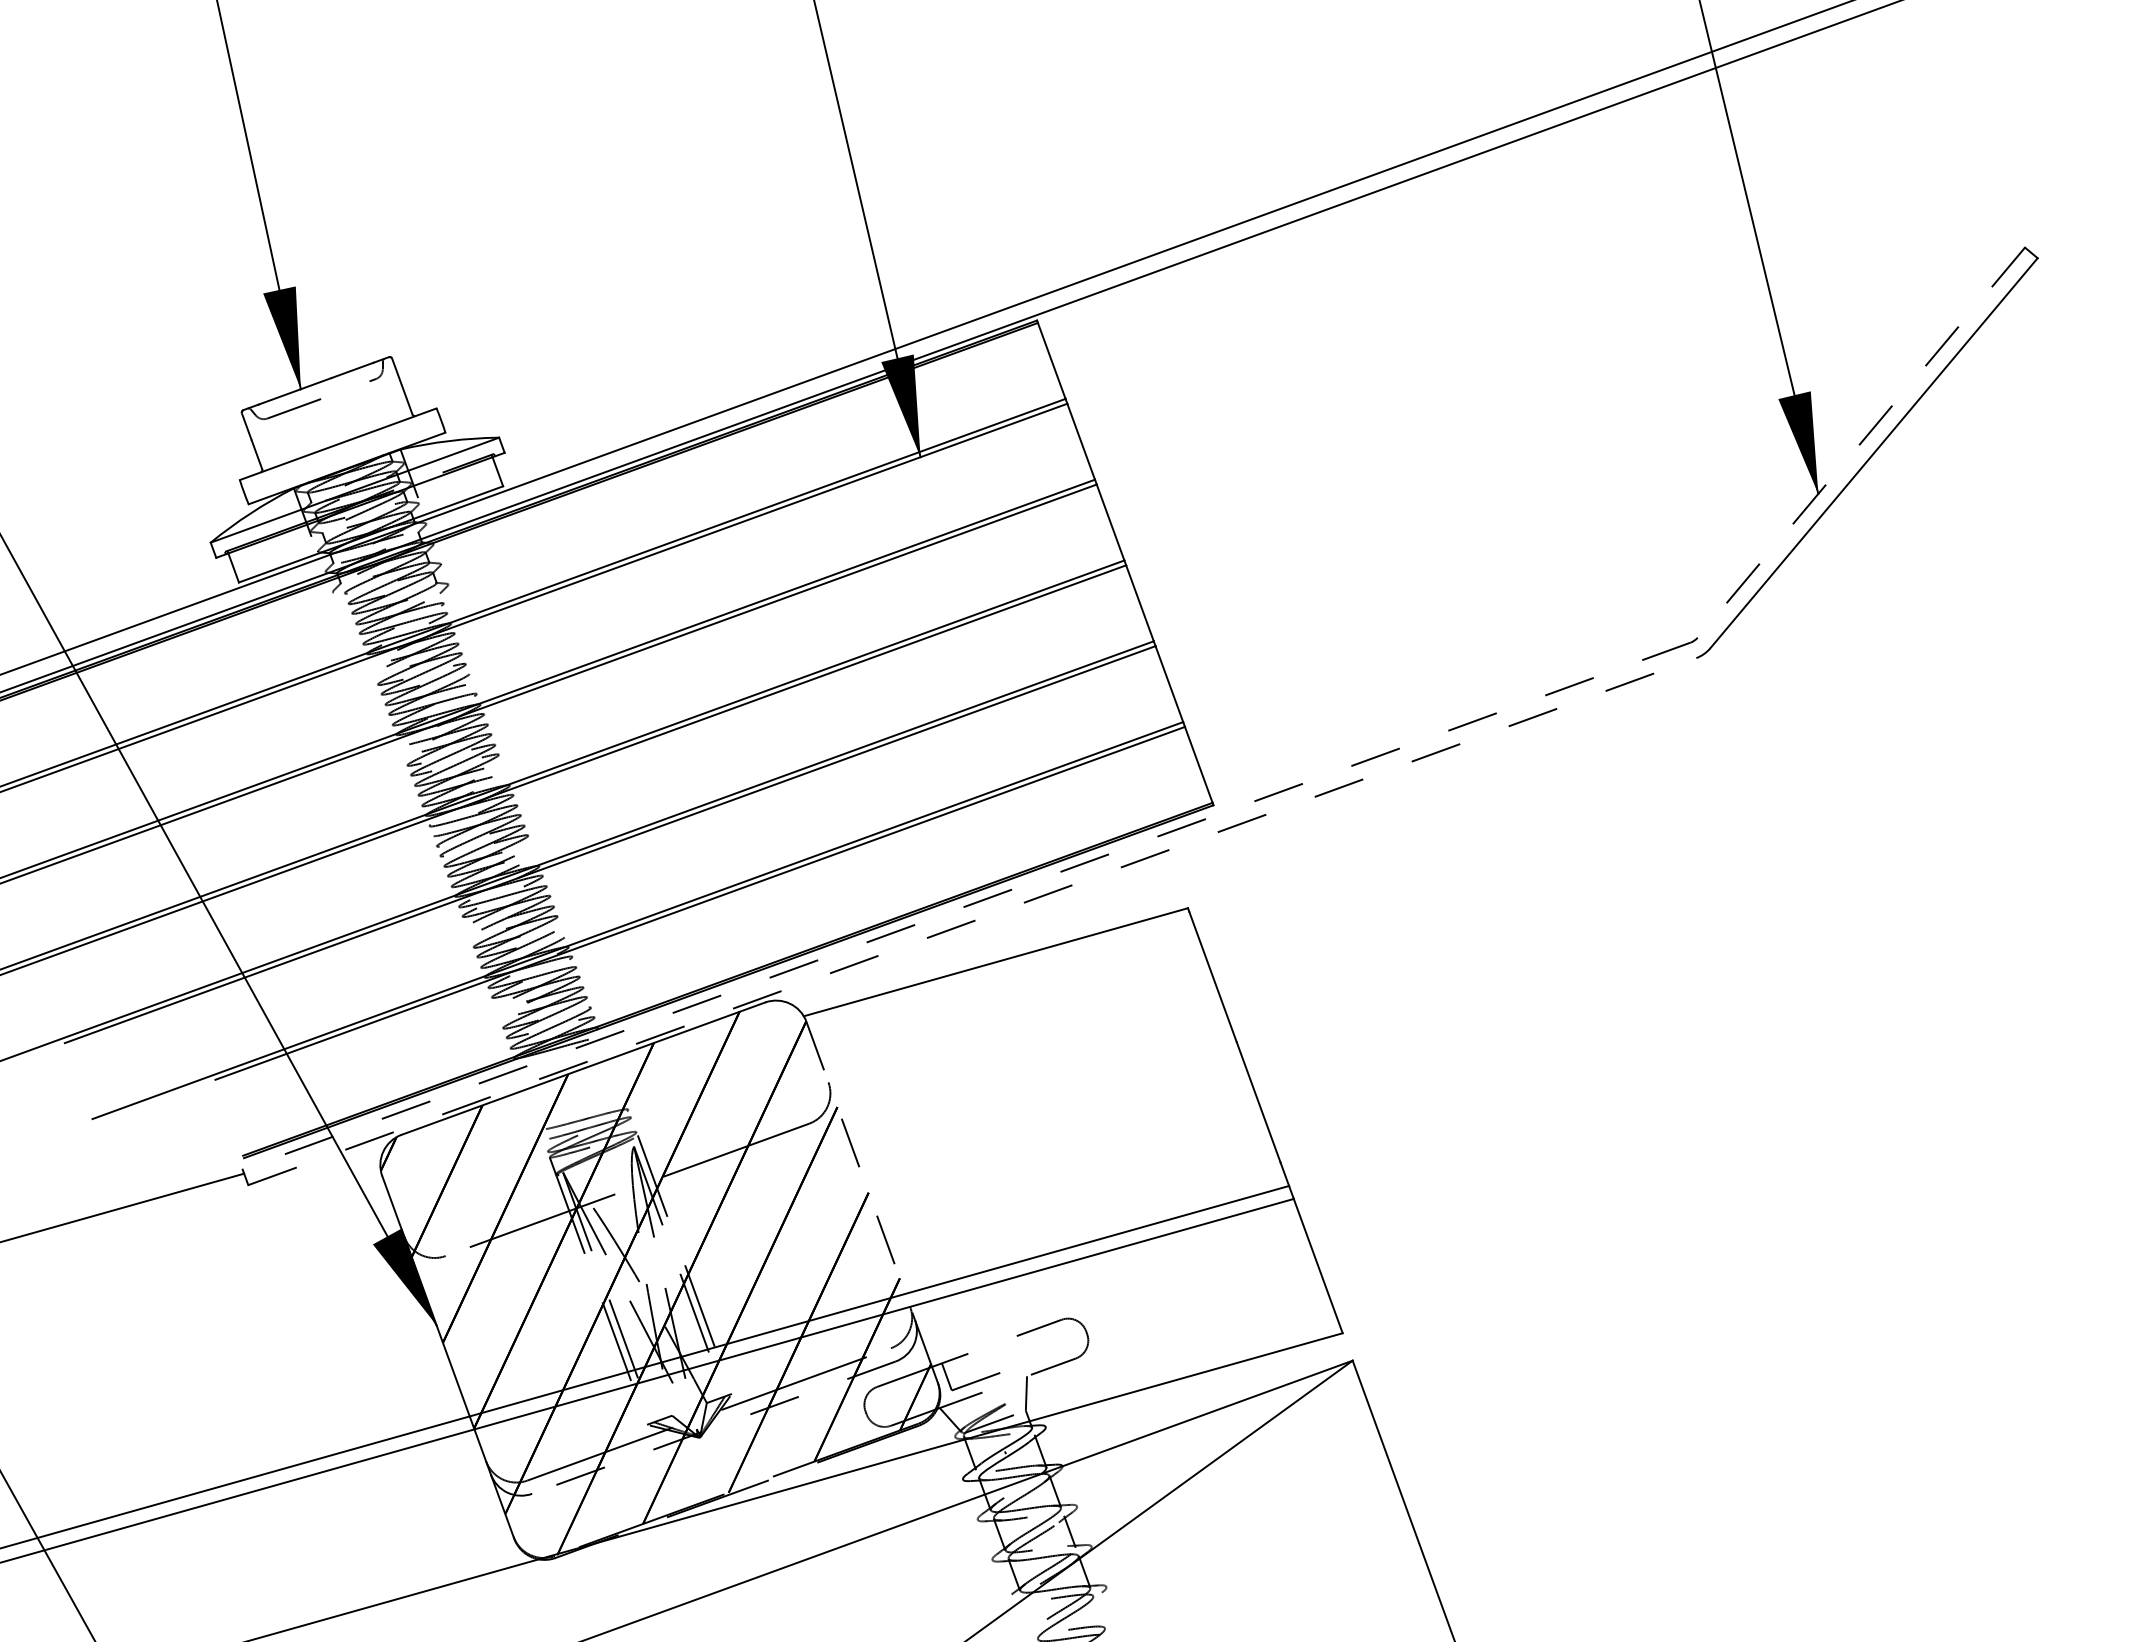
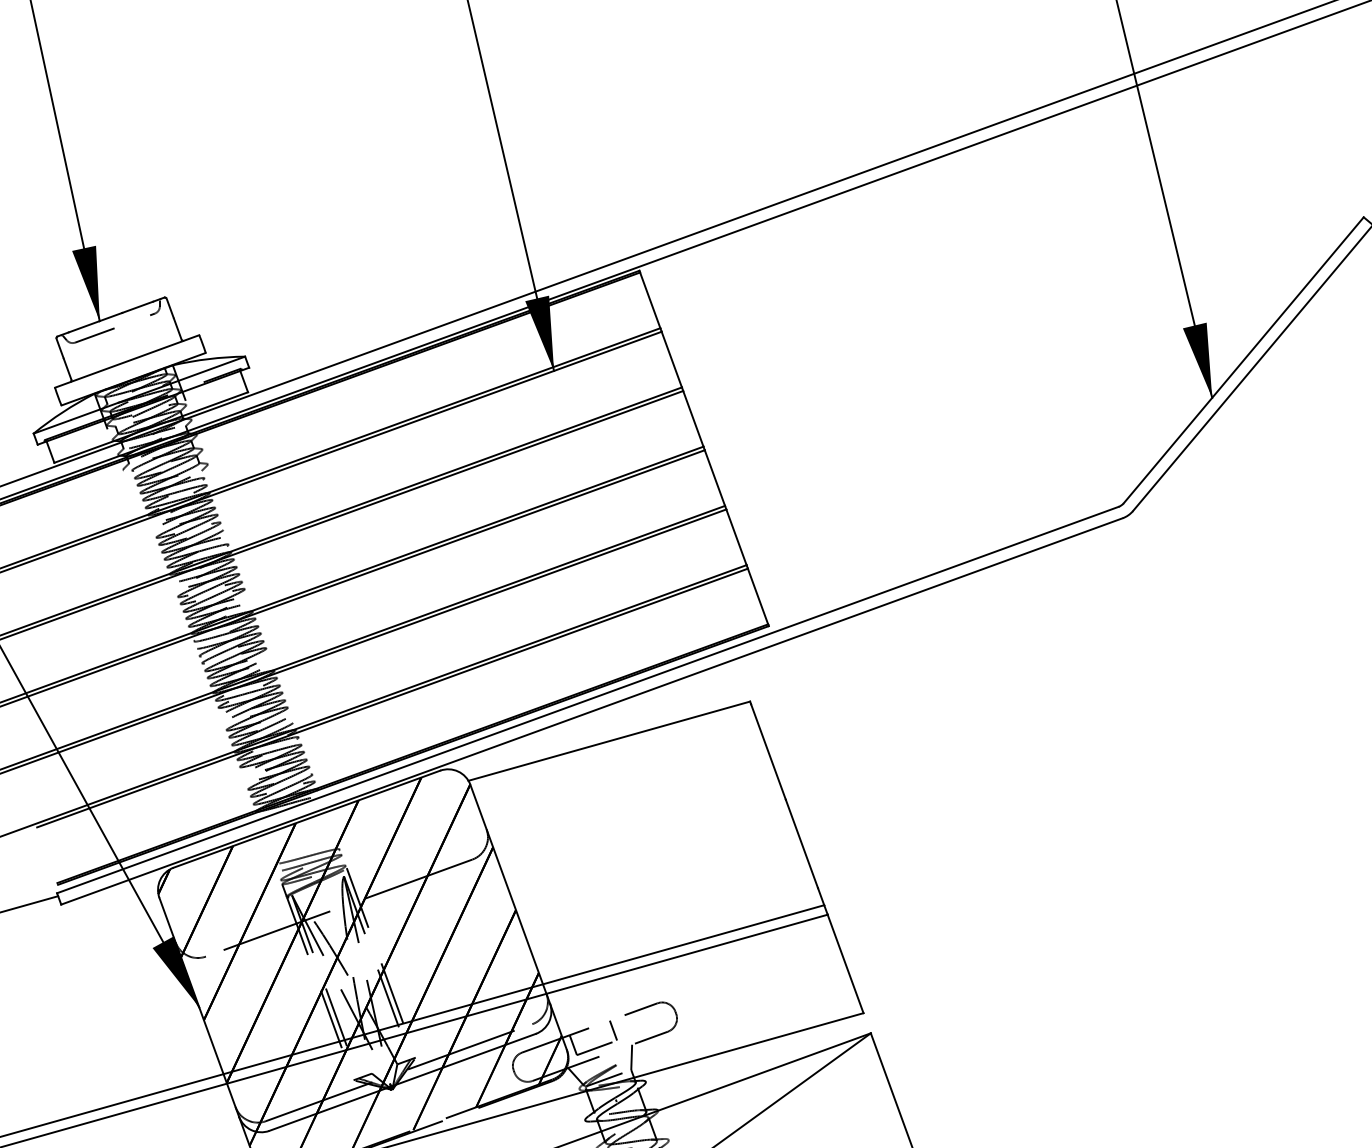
line: (1861, 442) -> (1243, 360), dashed -> solid
line: (966, 906) -> (587, 700), dashed -> solid
line: (972, 921) -> (592, 711), dashed -> solid
line: (860, 1170) -> (510, 893), dashed -> solid
line: (1001, 1356) -> (613, 1030), added
line: (713, 1427) -> (402, 1082), dashed -> solid

